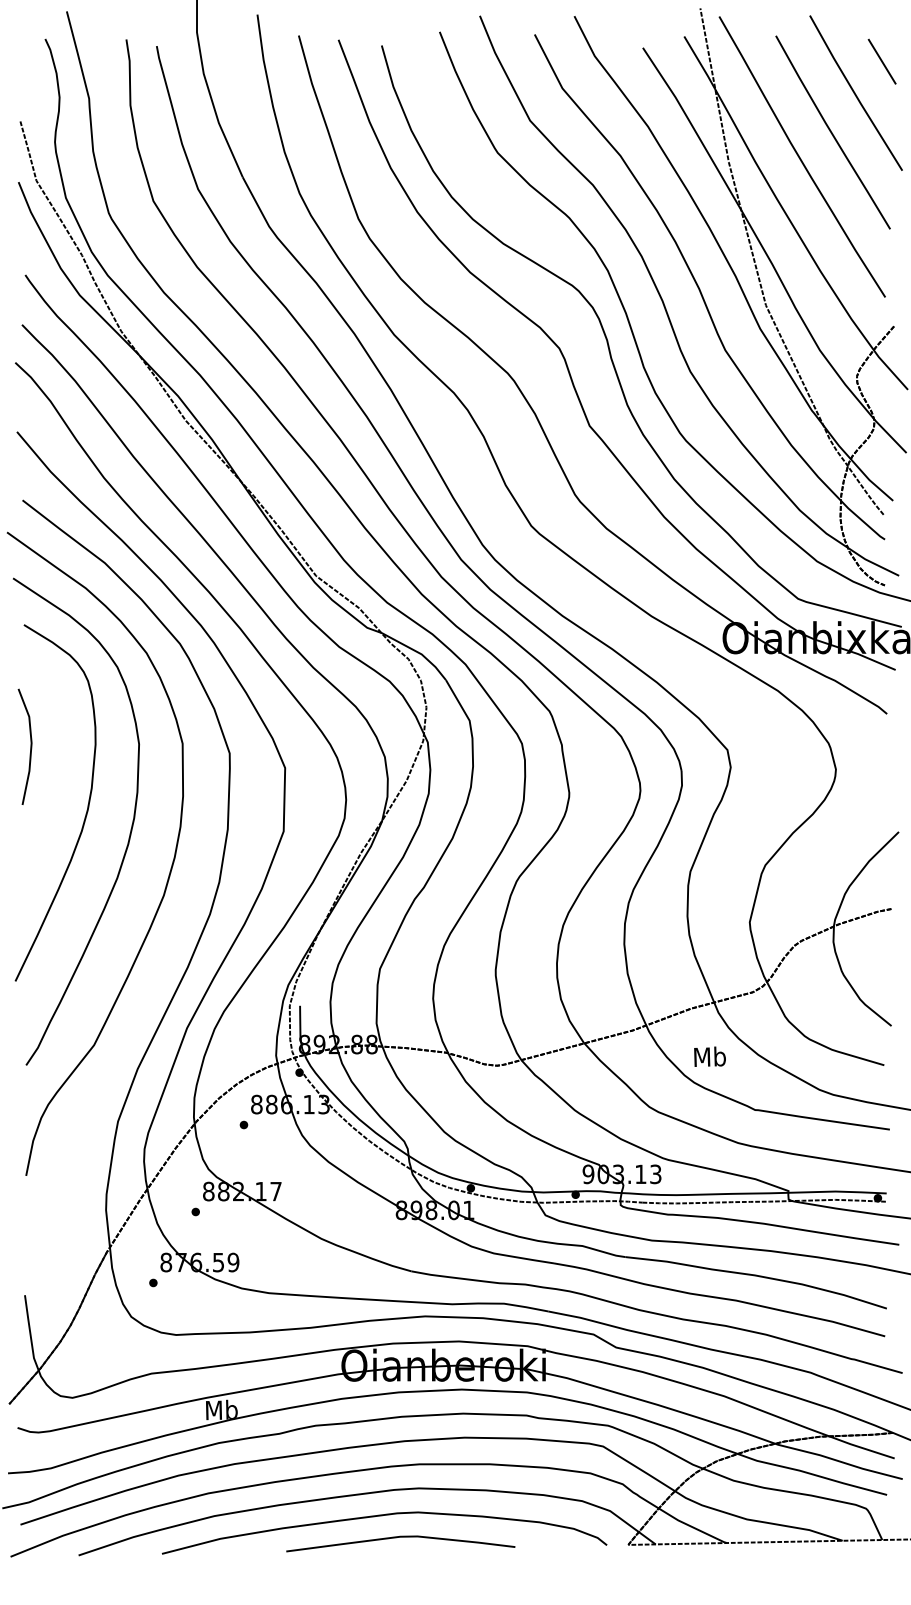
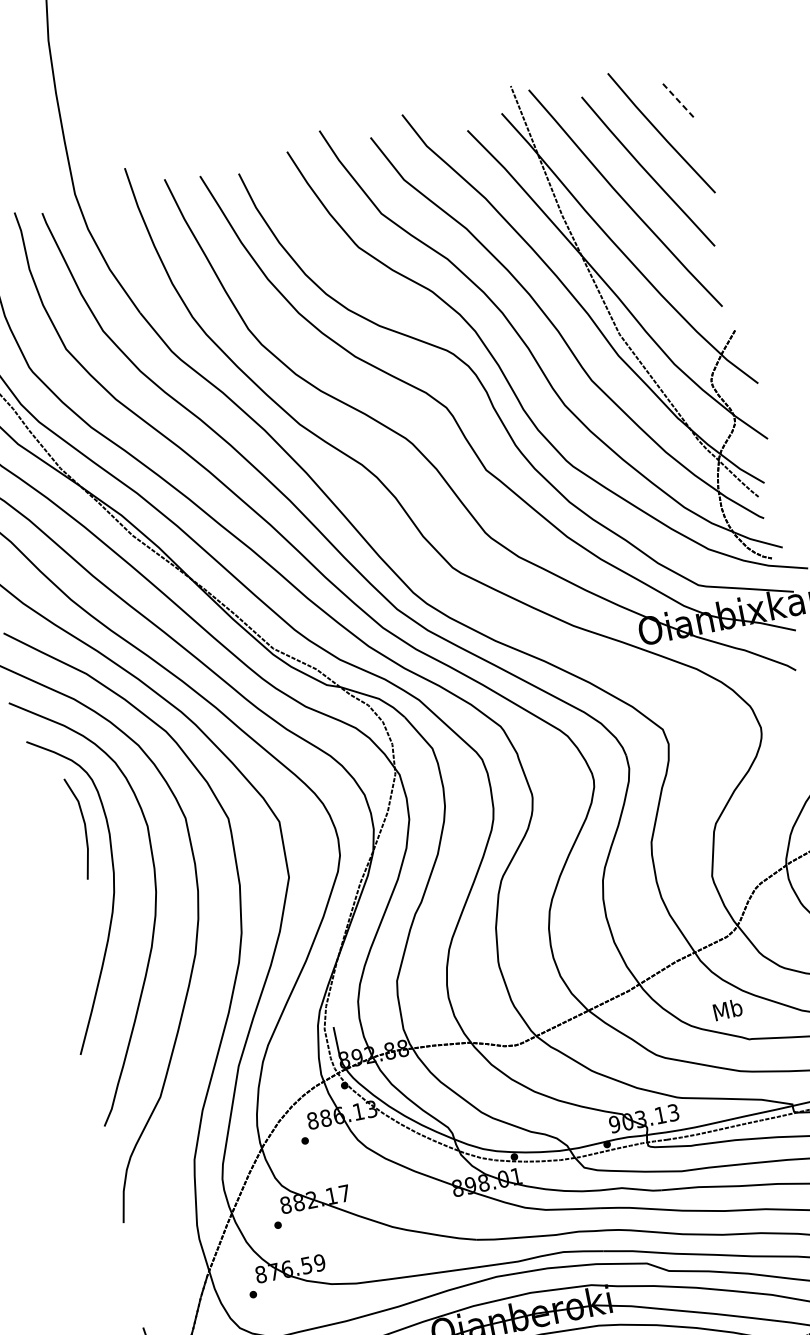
line: (882, 61) -> (679, 100), solid -> dashed
line: (30, 746) -> (84, 827), moved
text: (709, 1056) -> (727, 1009), moved

